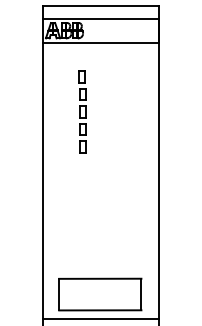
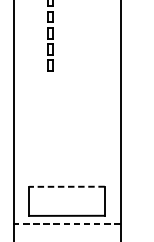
line: (99, 278) -> (66, 186), solid -> dashed
line: (100, 319) -> (67, 224), solid -> dashed

